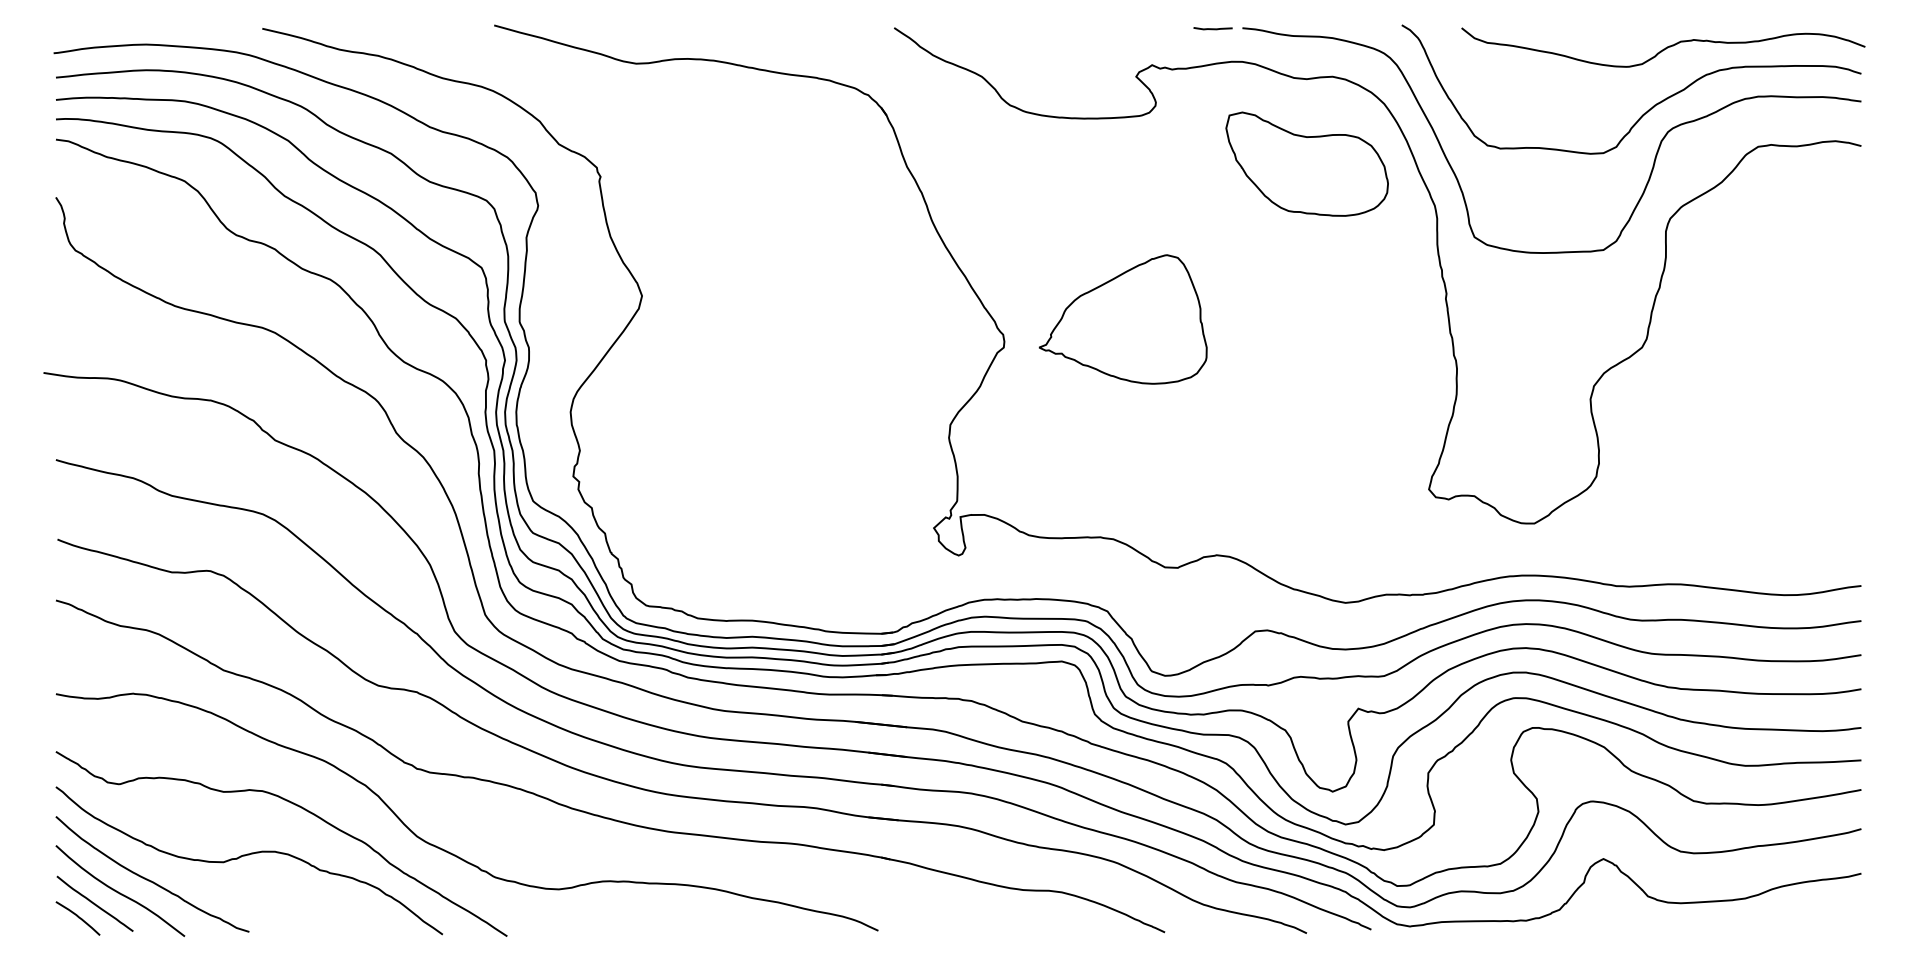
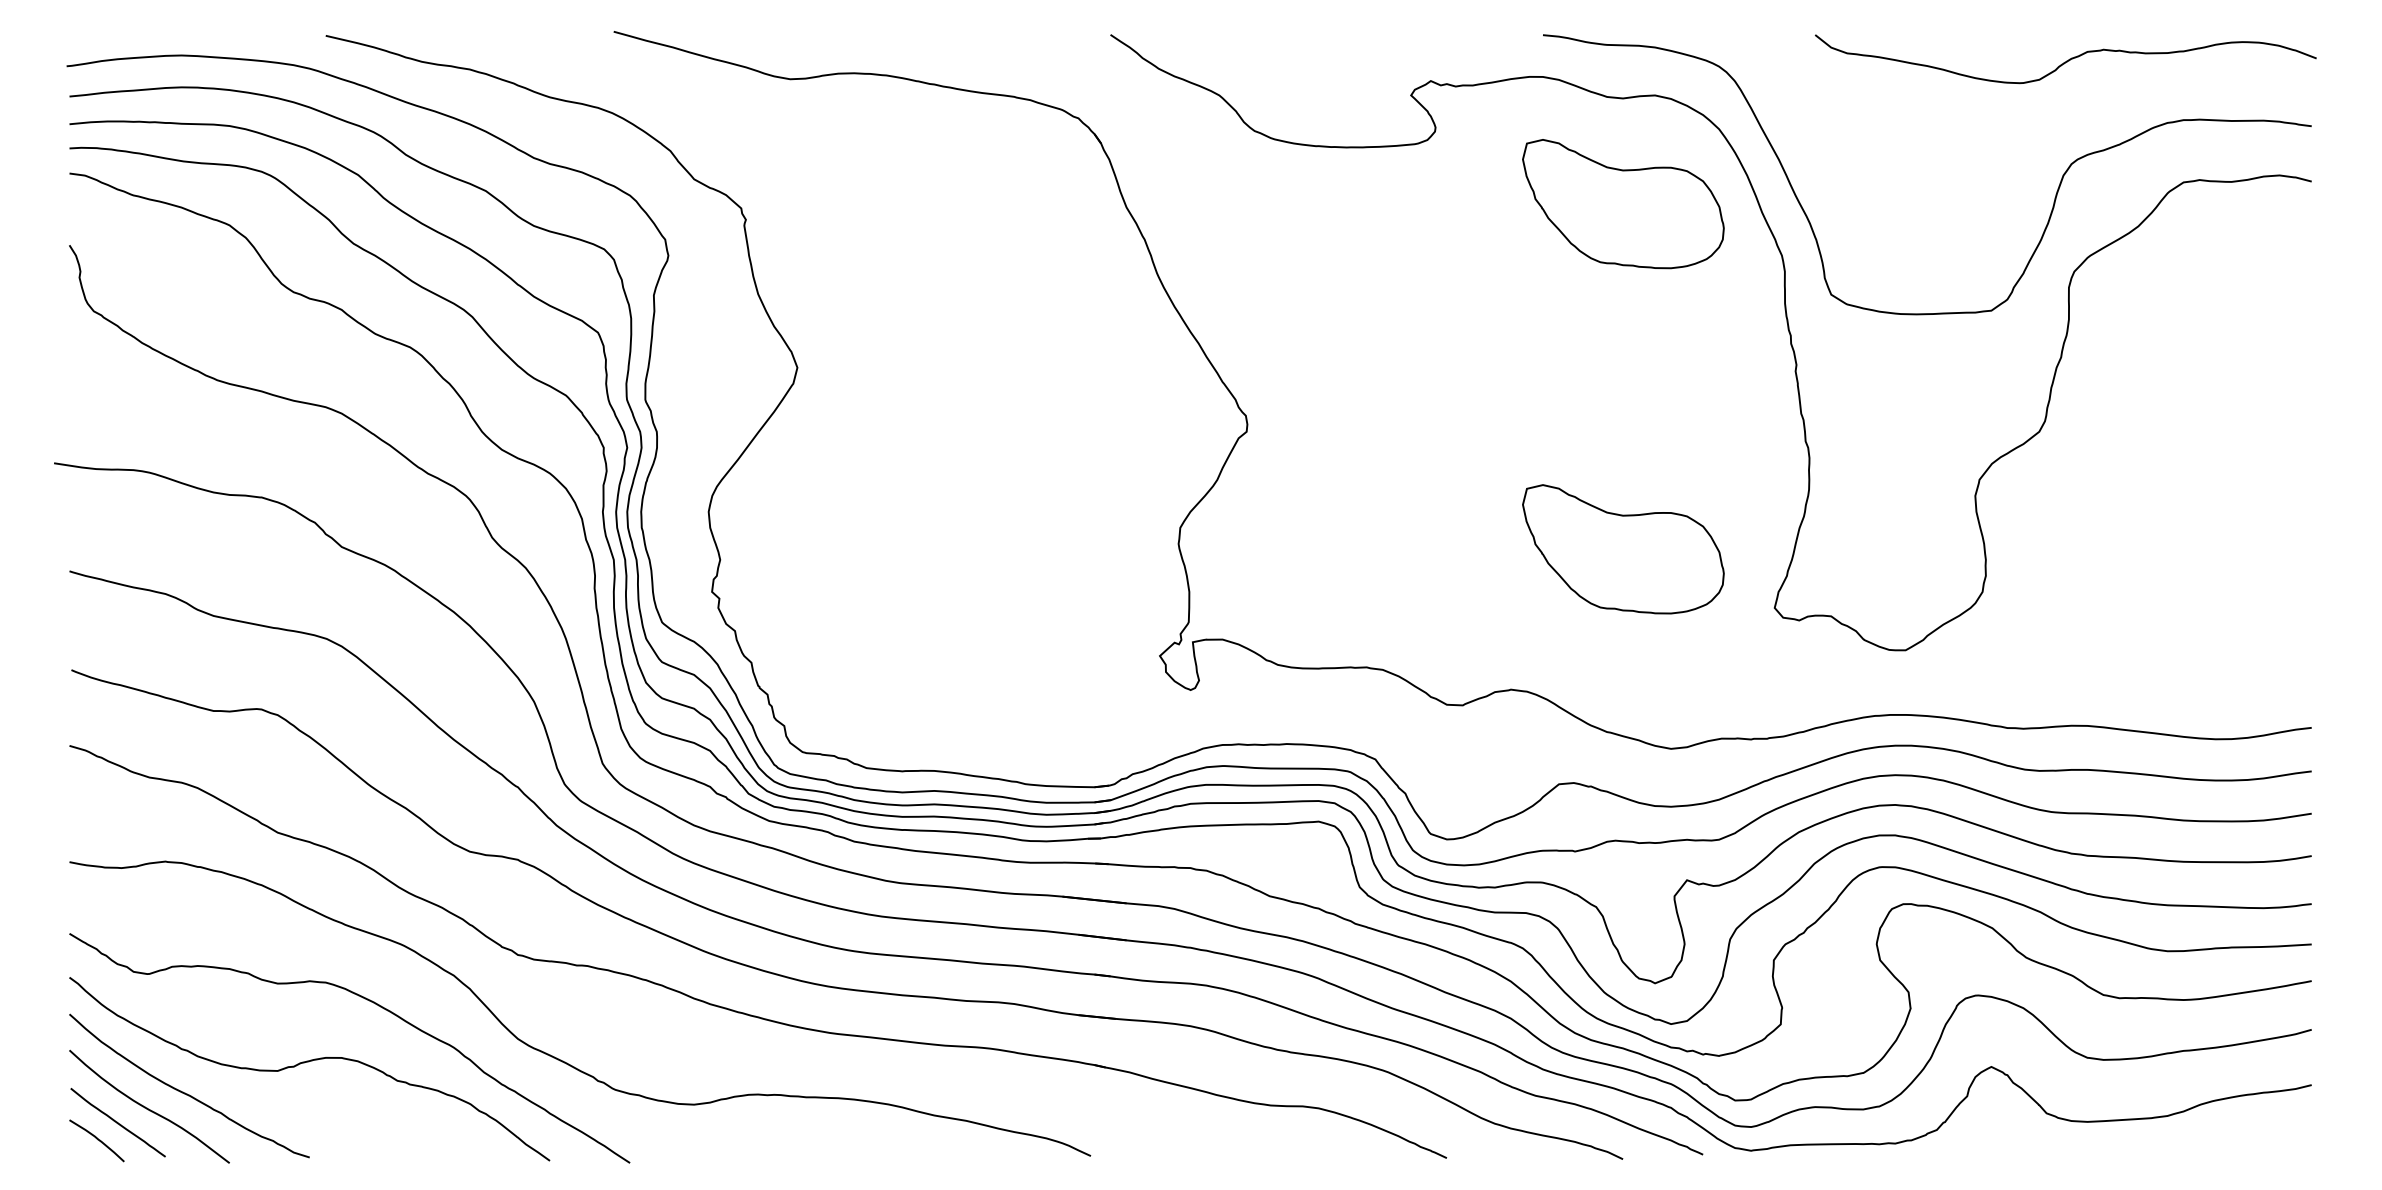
line: (1212, 28) -> (1505, 35), removed
curve: (1649, 108) -> (2048, 134), removed
part: (1122, 319) -> (1394, 396), removed
part: (1306, 441) -> (1622, 548), added

